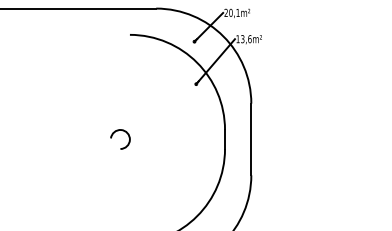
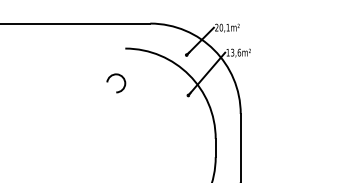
arc: (124, 132) -> (120, 76), moved

